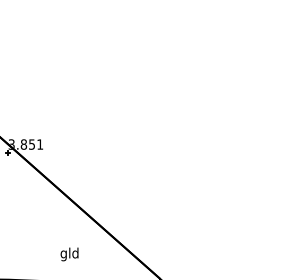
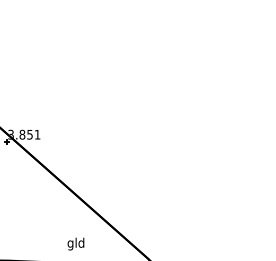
text: (69, 253) -> (75, 243), moved

